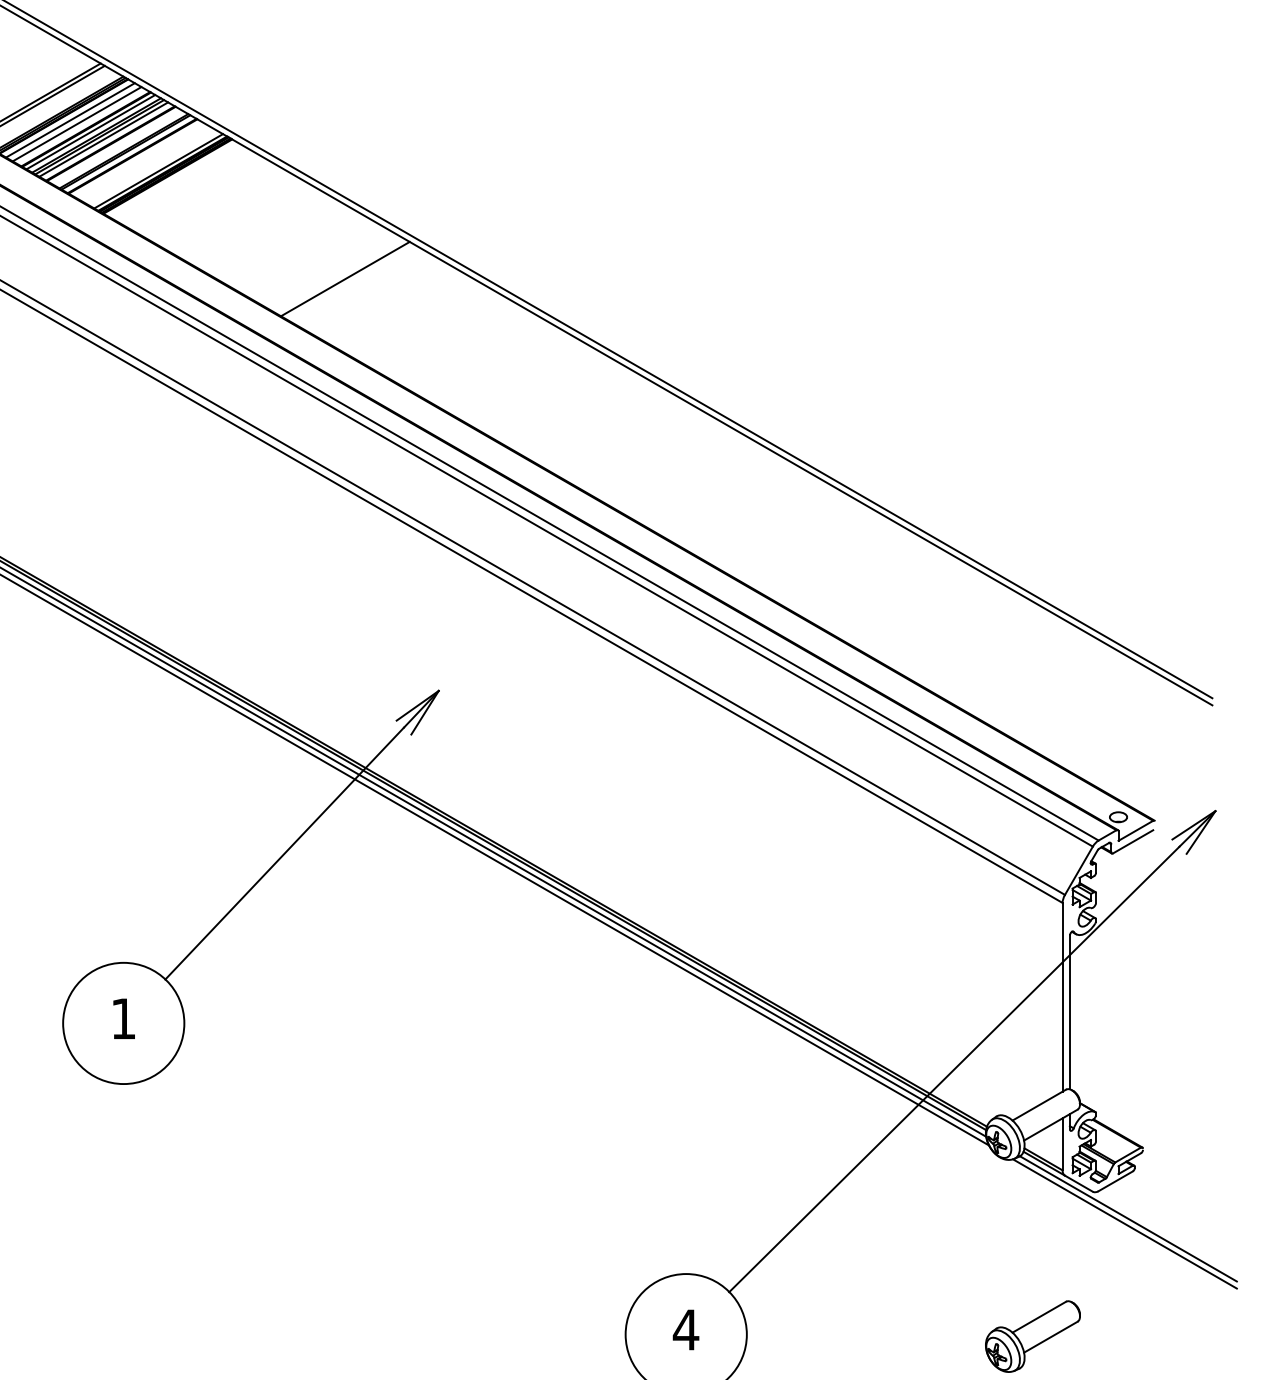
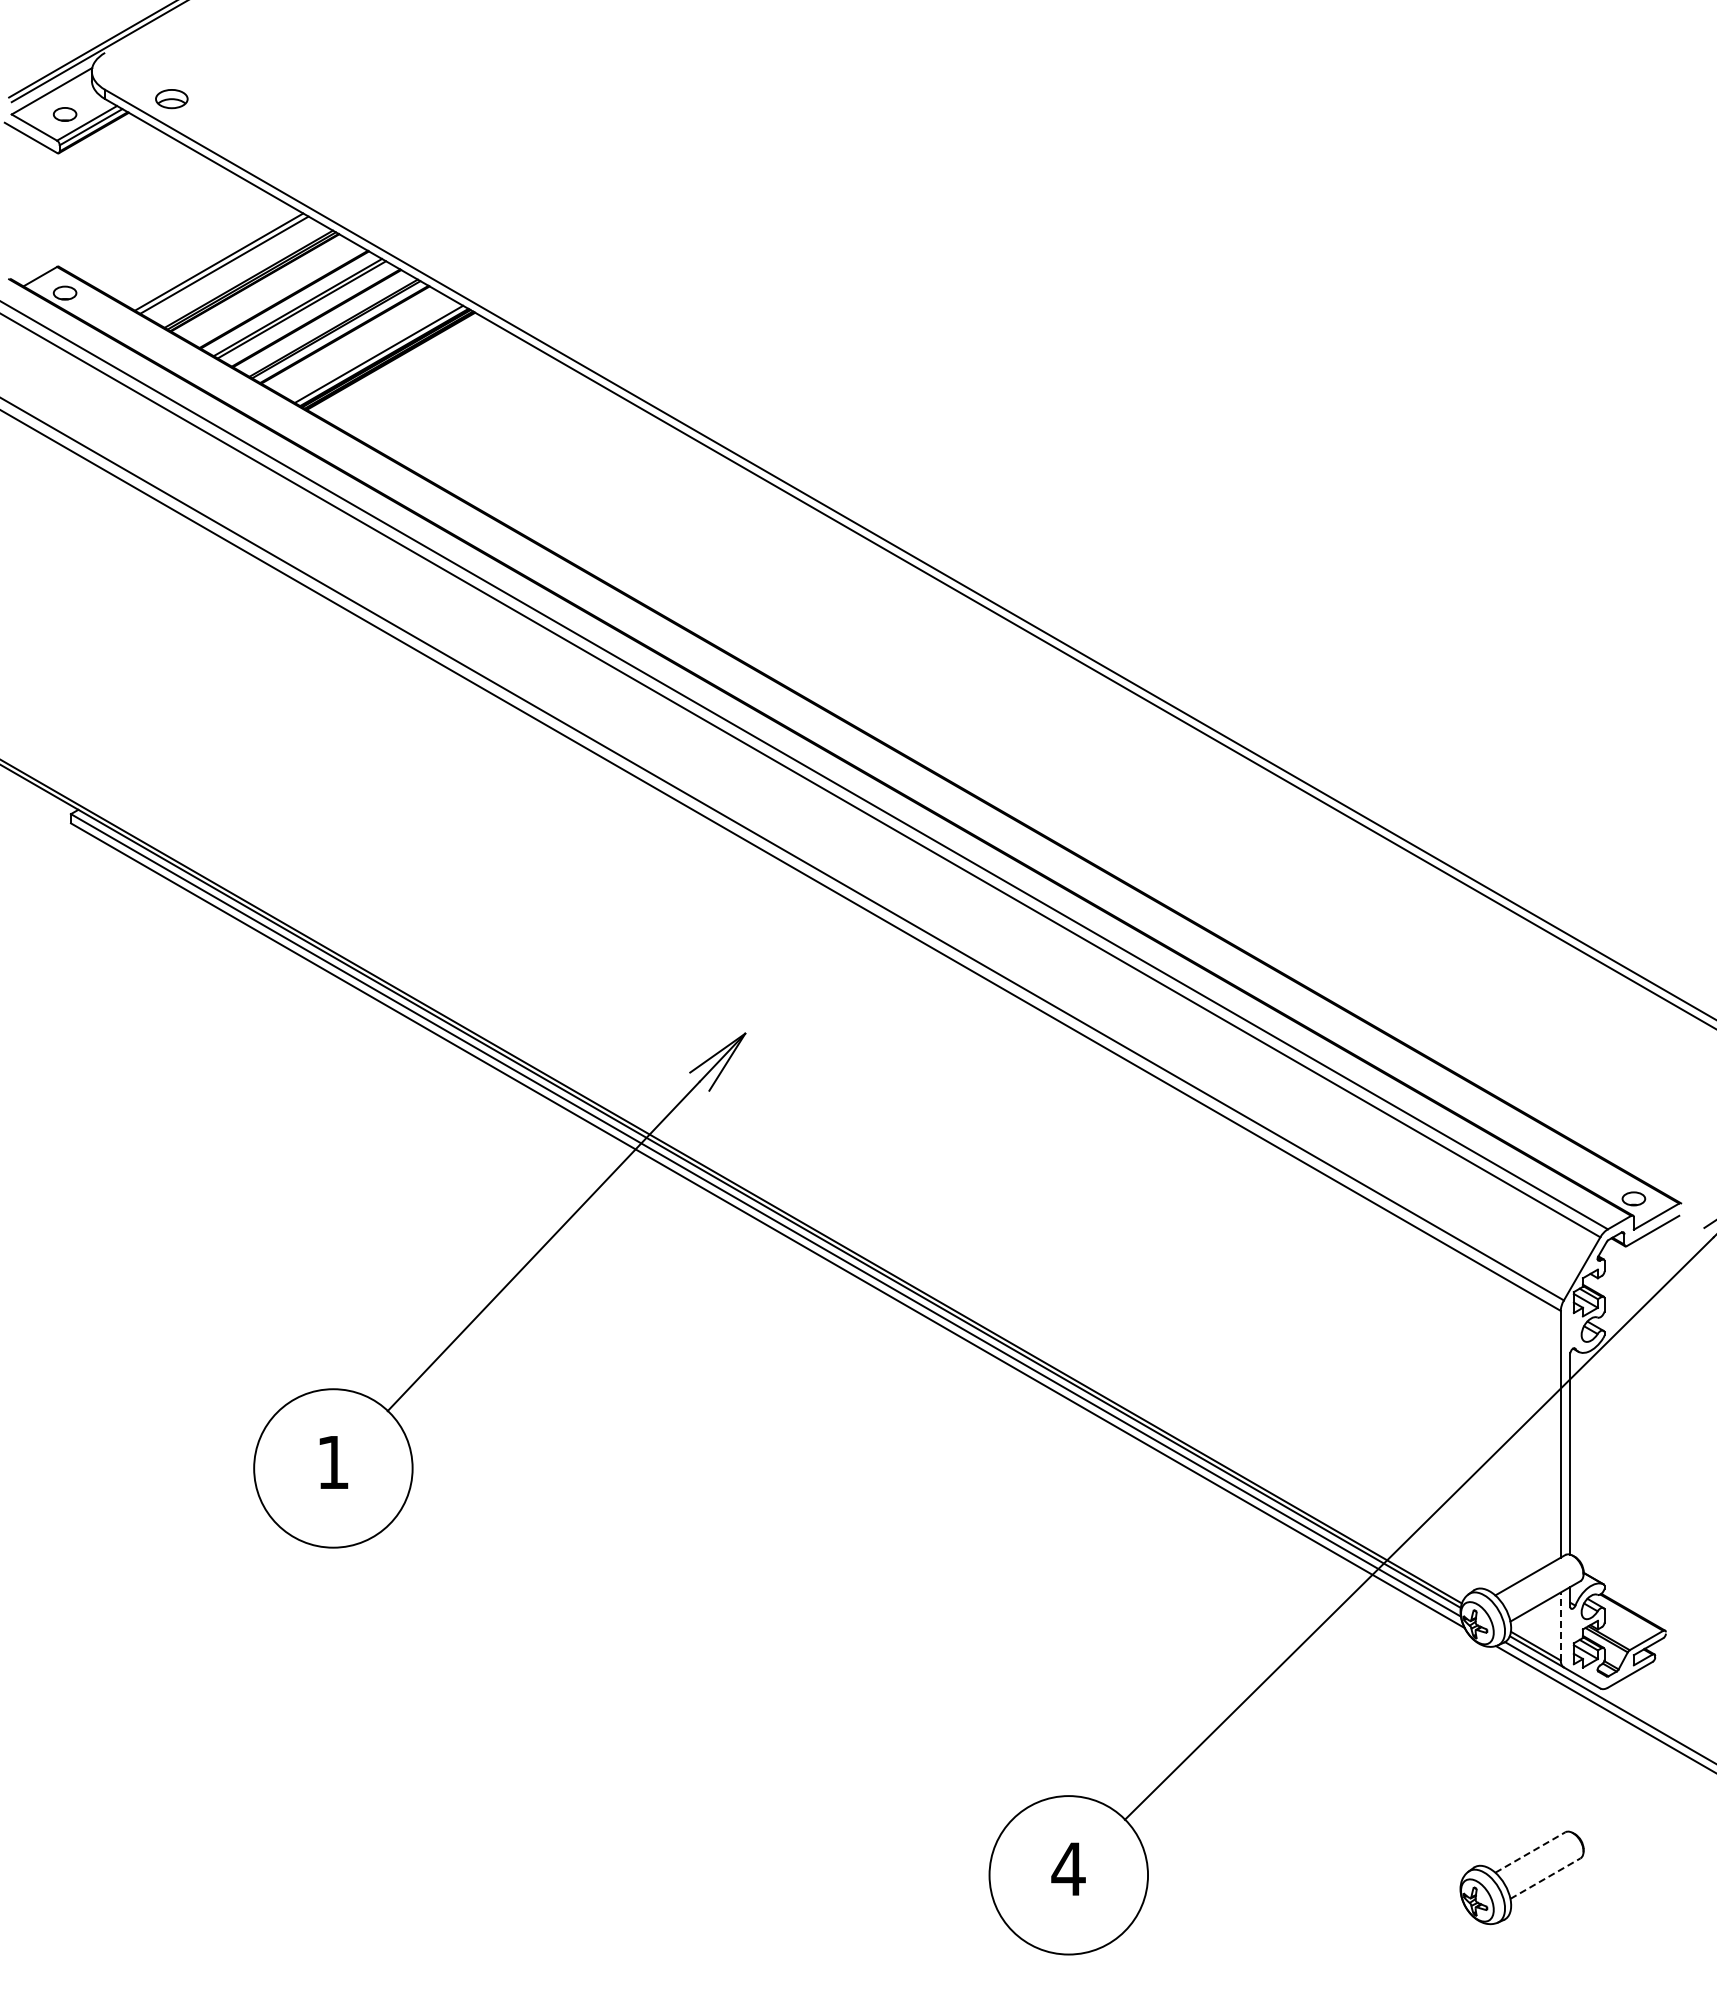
line: (70, 120) -> (263, 287), removed
line: (77, 123) -> (272, 292), removed
line: (90, 131) -> (290, 302), removed
line: (103, 139) -> (307, 312), removed
line: (344, 278) -> (622, 494), removed
line: (1062, 1144) -> (1560, 1626), solid -> dashed
line: (1039, 1317) -> (1530, 1852), solid -> dashed
line: (1050, 1337) -> (1545, 1878), solid -> dashed

